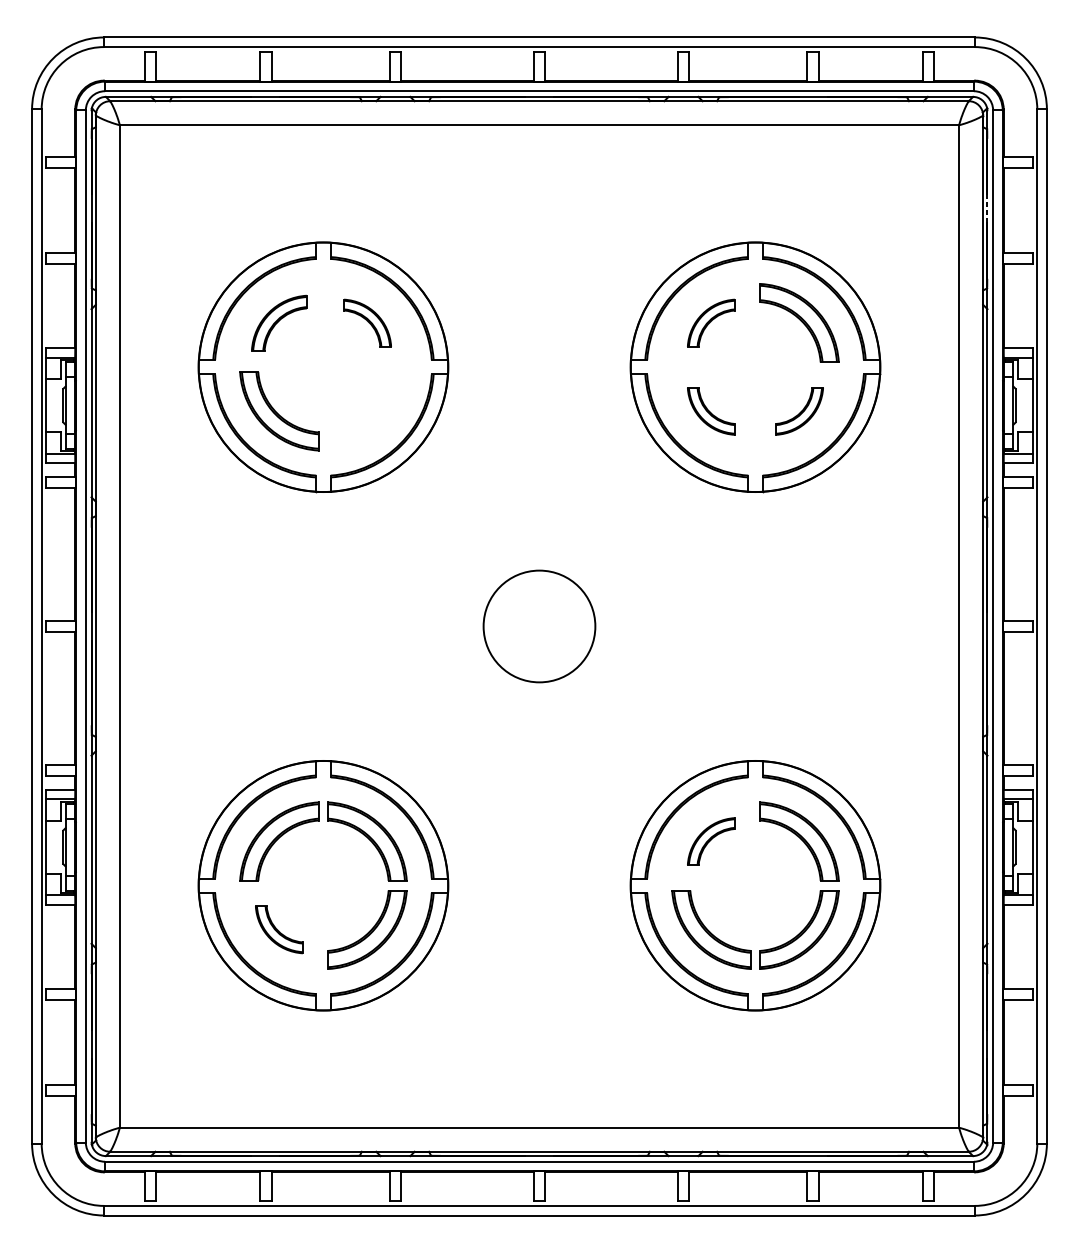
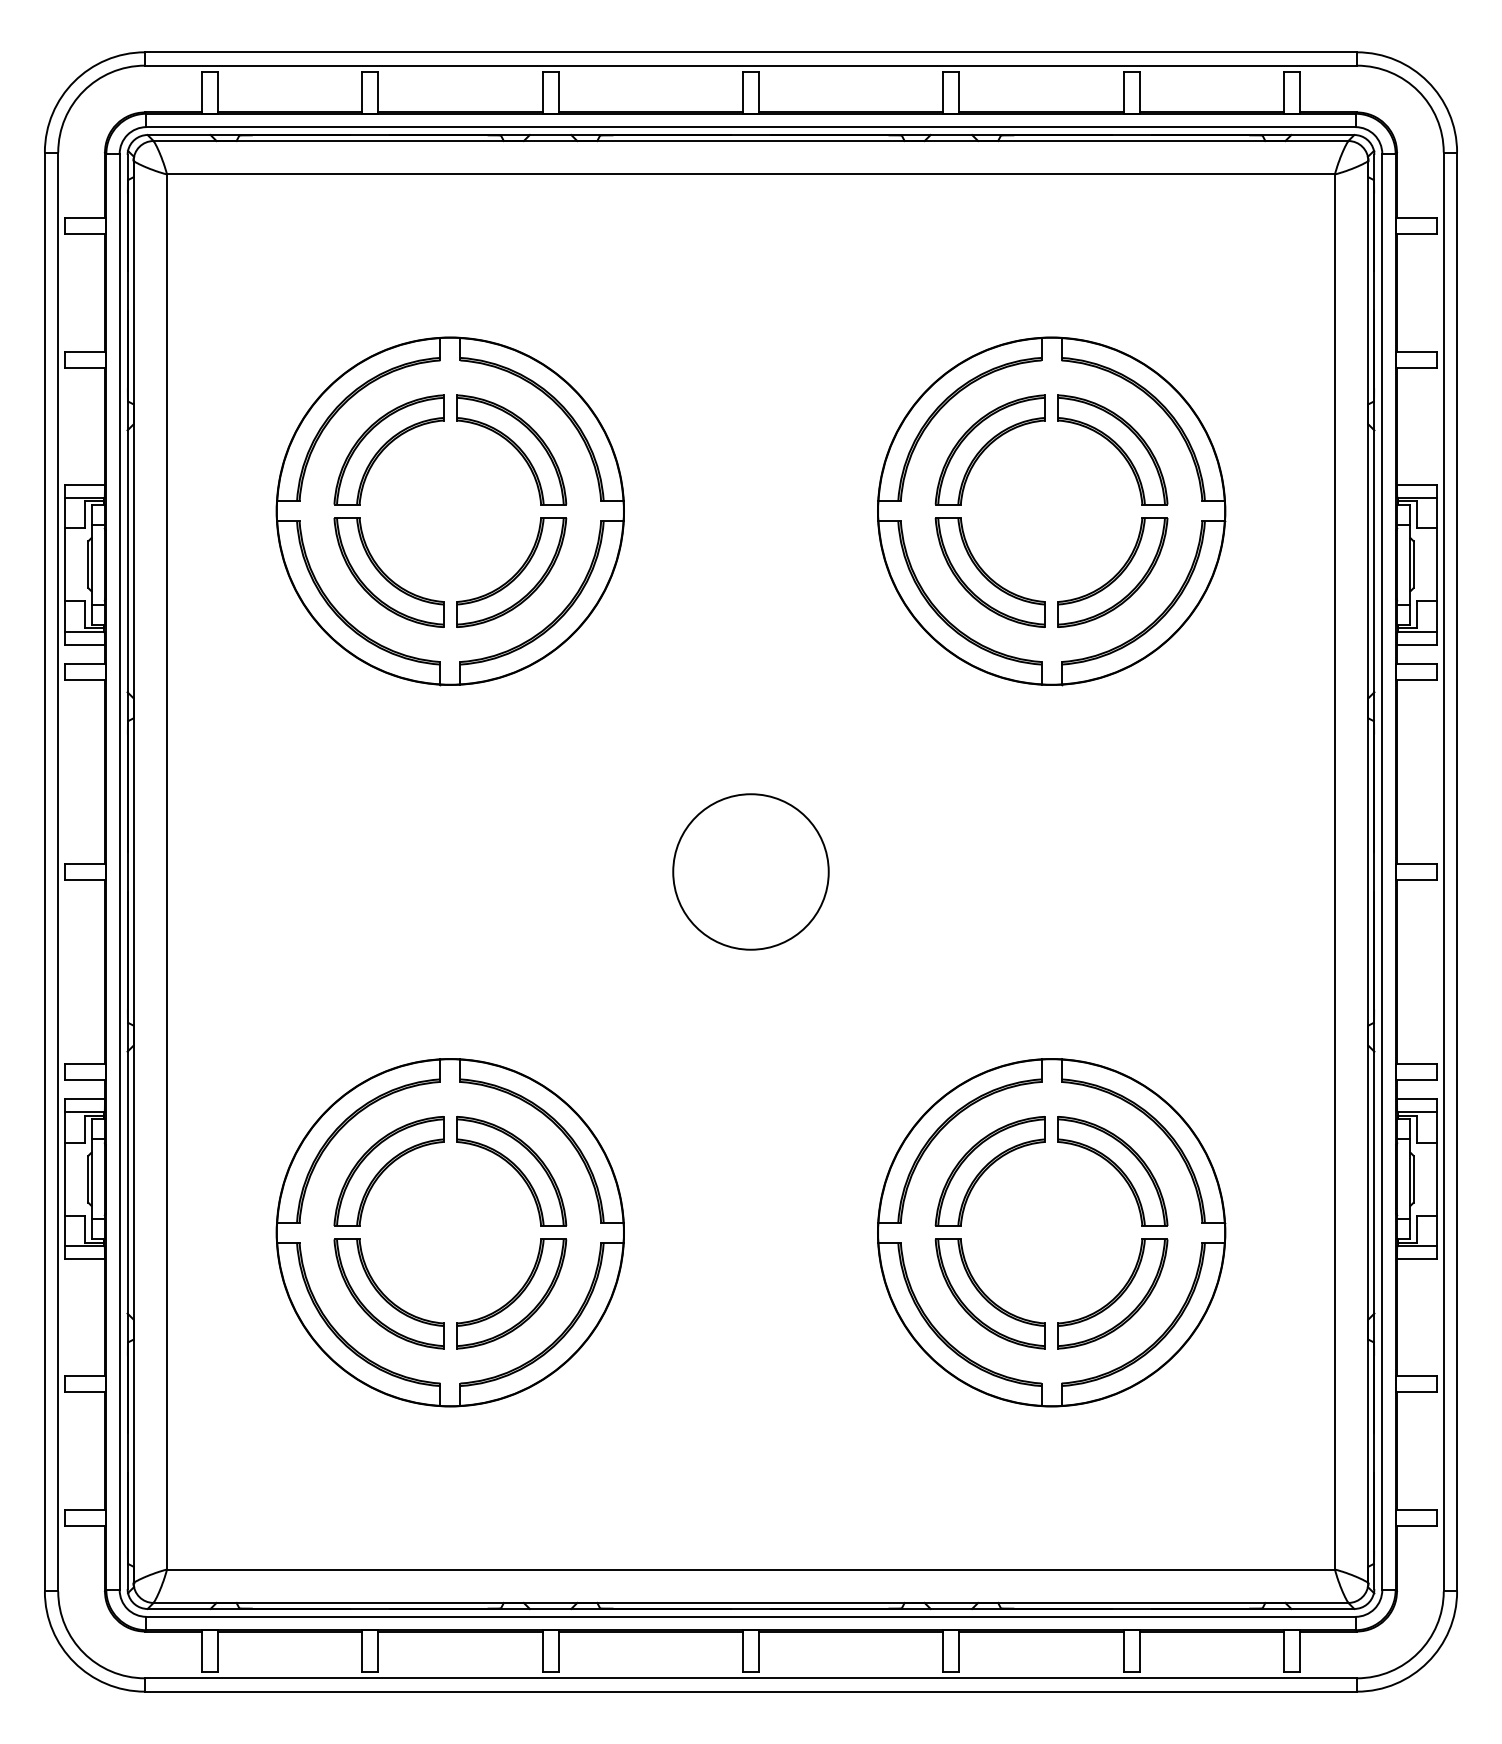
line: (987, 209) -> (1374, 291), dashed -> solid
part: (279, 322) -> (388, 449), size x1.43
part: (367, 322) -> (511, 449), size x1.67
part: (710, 322) -> (989, 449), size x1.67
part: (367, 411) -> (511, 572), added
part: (710, 411) -> (989, 572), size x1.67
part: (799, 411) -> (1112, 572), size x1.67
part: (710, 841) -> (989, 1171), size x1.67
part: (279, 929) -> (388, 1293), size x1.67

